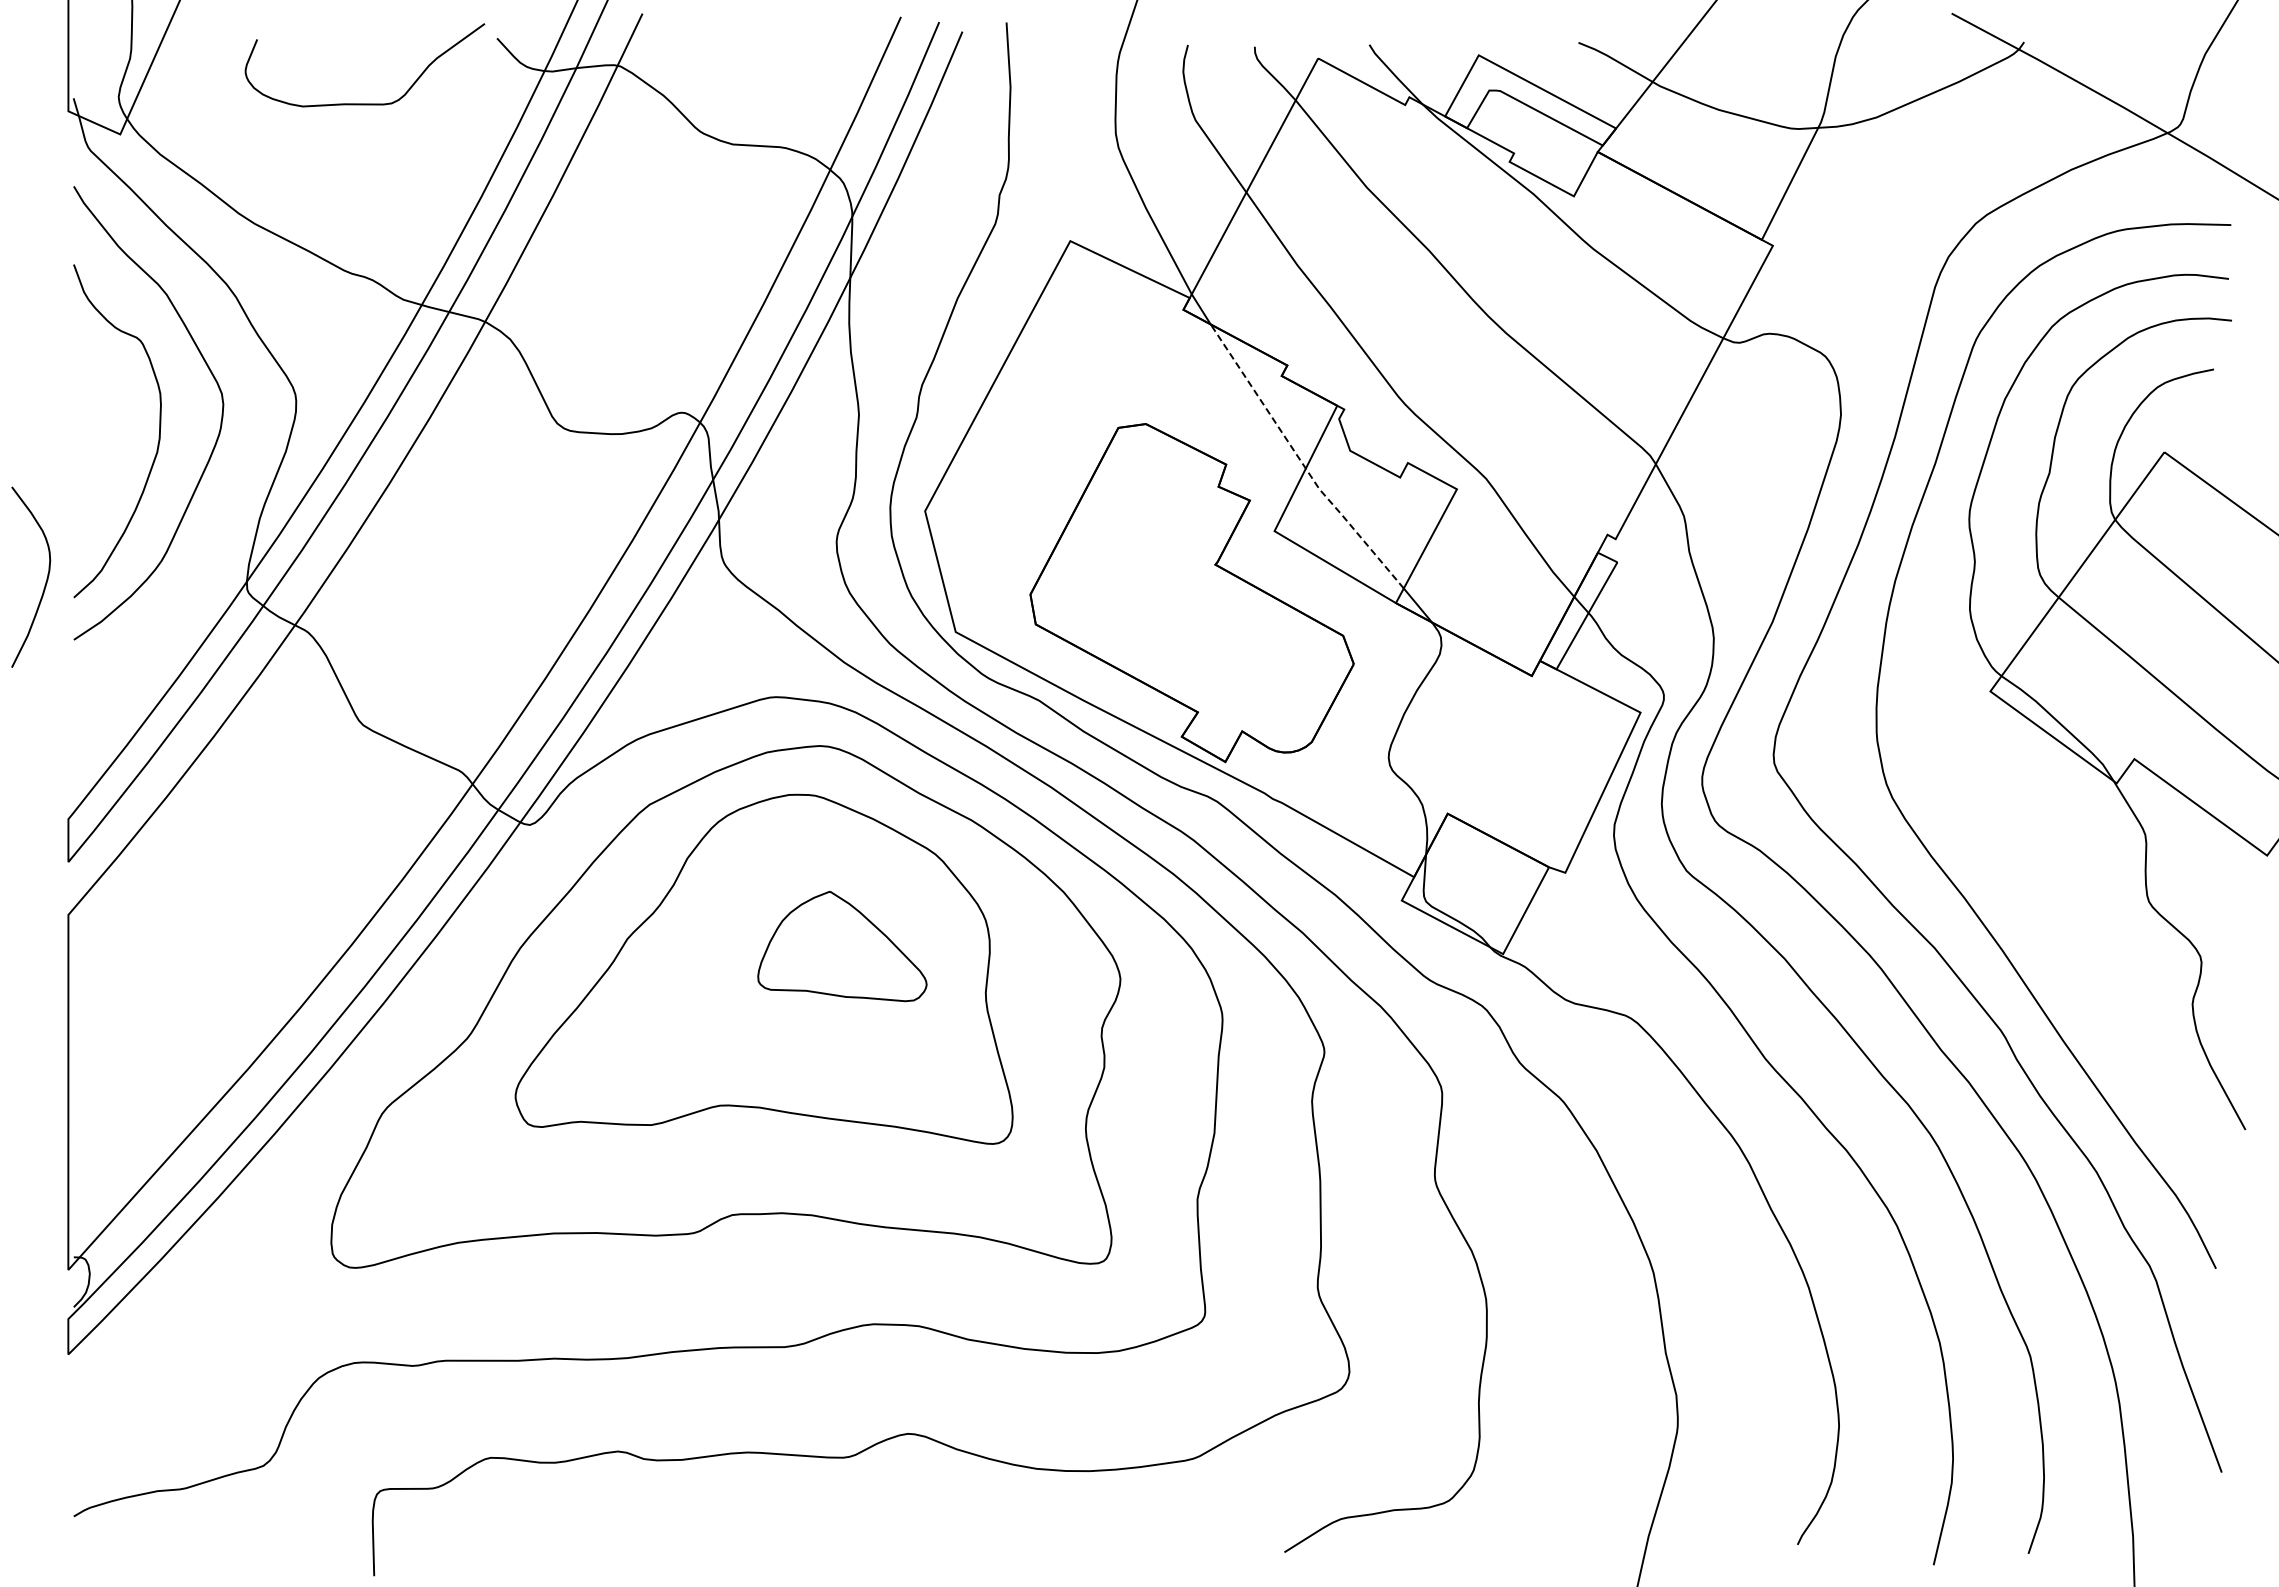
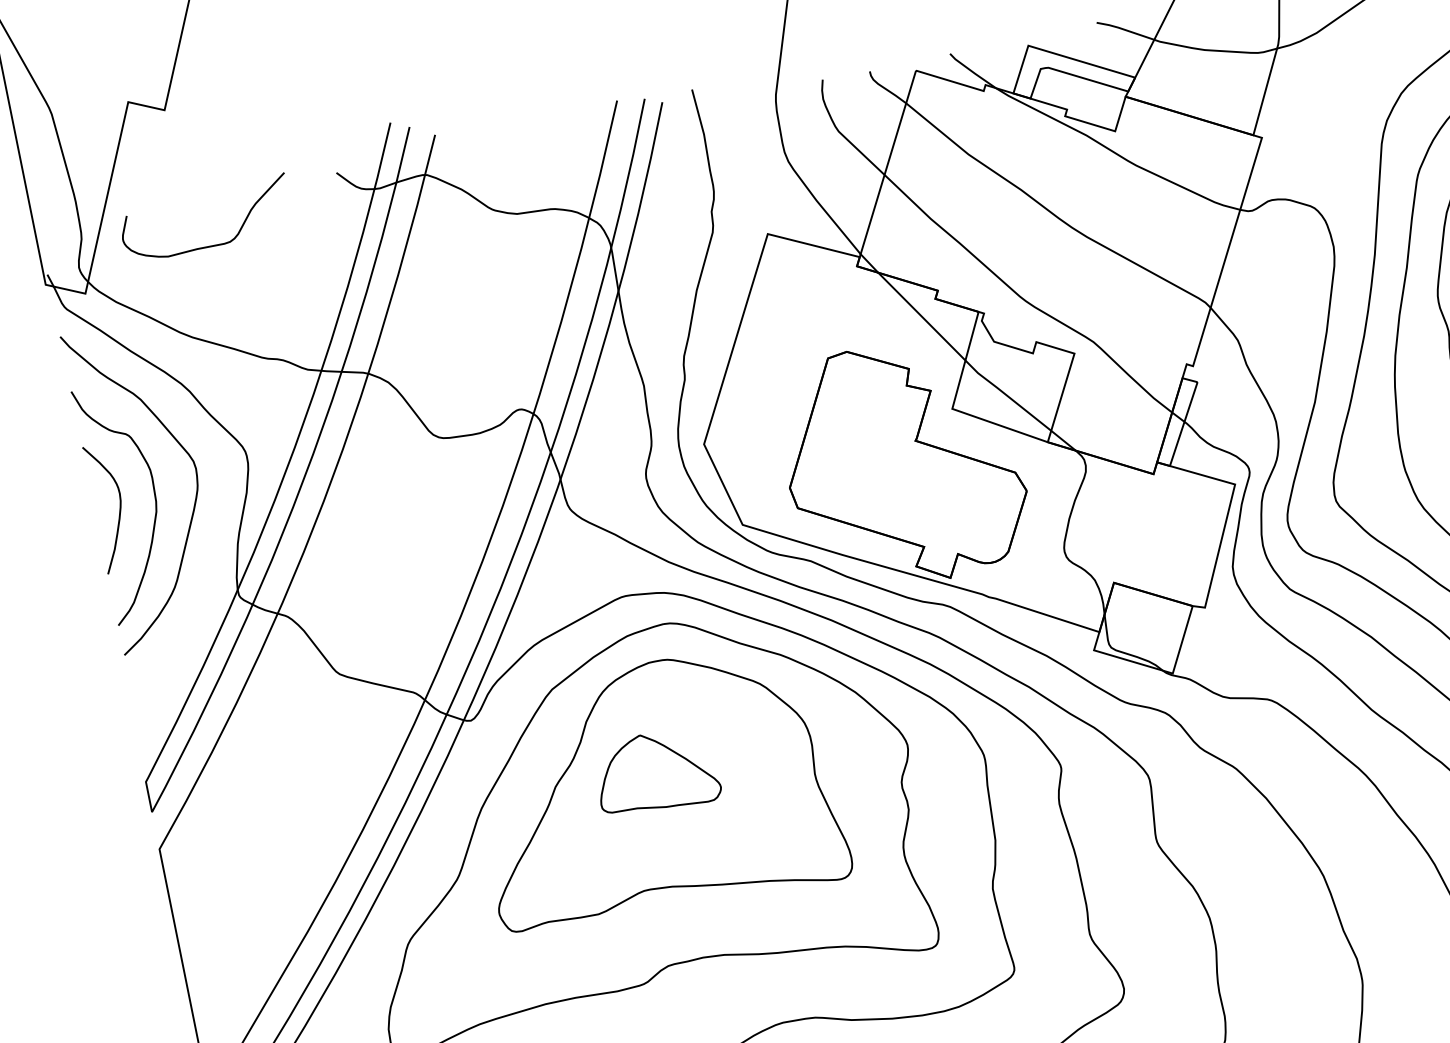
curve: (364, 103) -> (211, 245), moved
line: (1301, 461) -> (961, 356), dashed -> solid
curve: (45, 581) -> (119, 509), moved
part: (842, 946) -> (656, 772), moved

